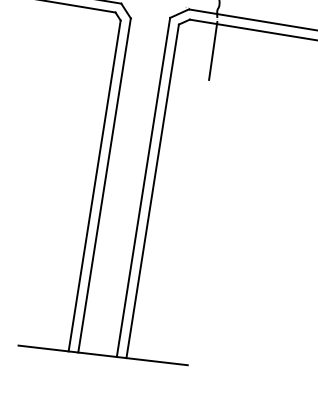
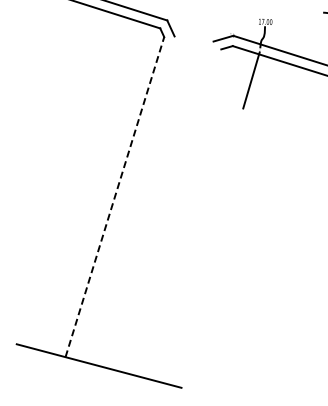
line: (104, 184) -> (124, 197), removed
line: (95, 185) -> (115, 196), solid -> dashed
line: (142, 187) -> (162, 205), removed
line: (152, 191) -> (171, 210), removed

